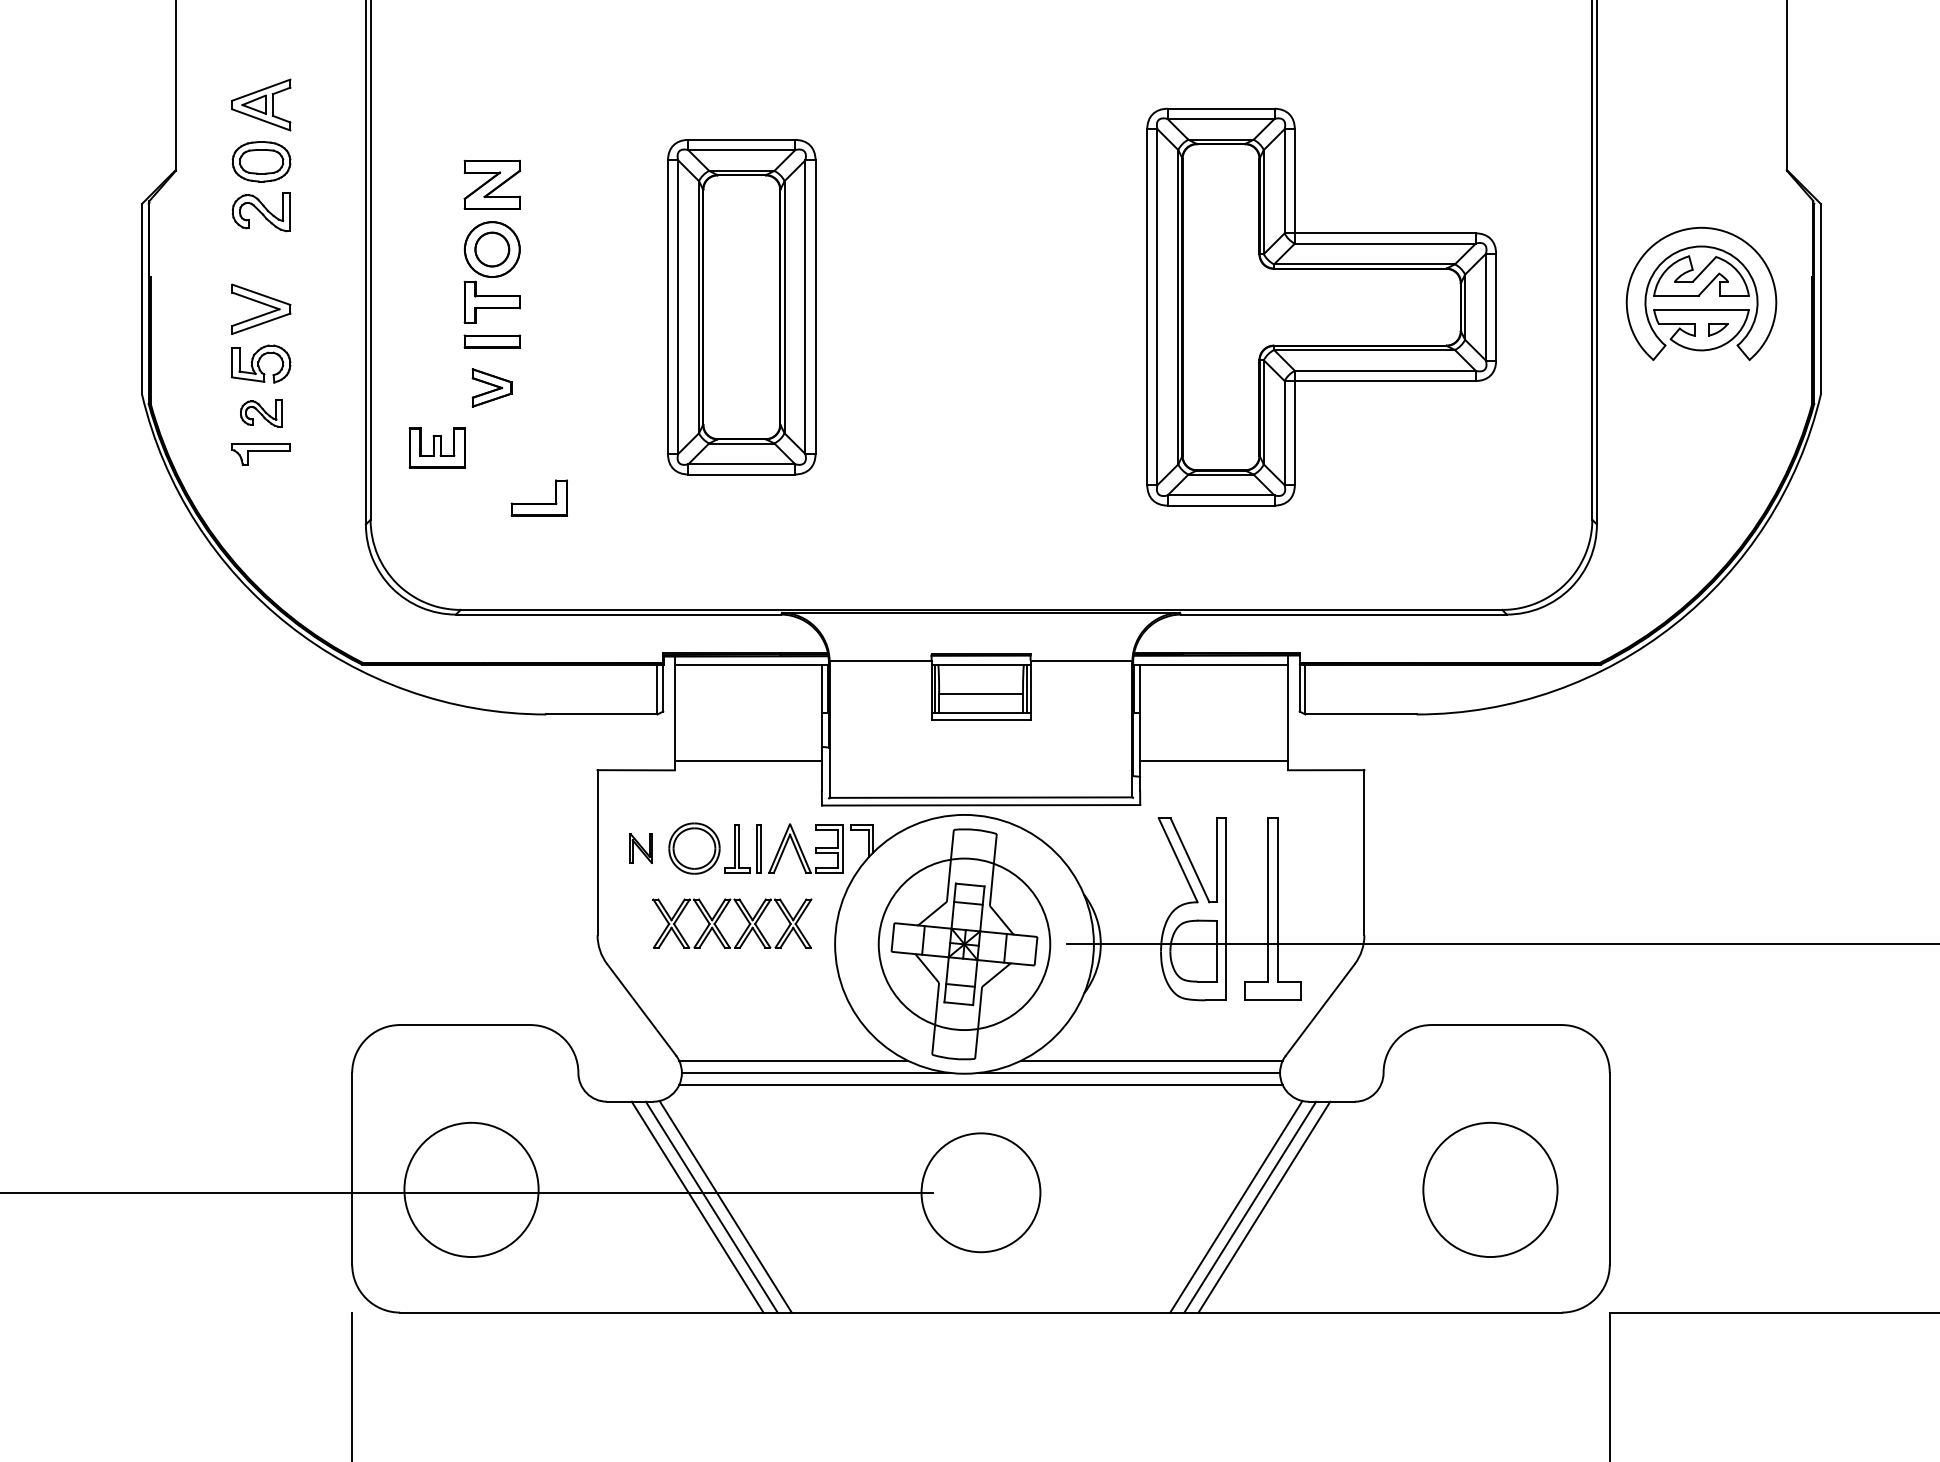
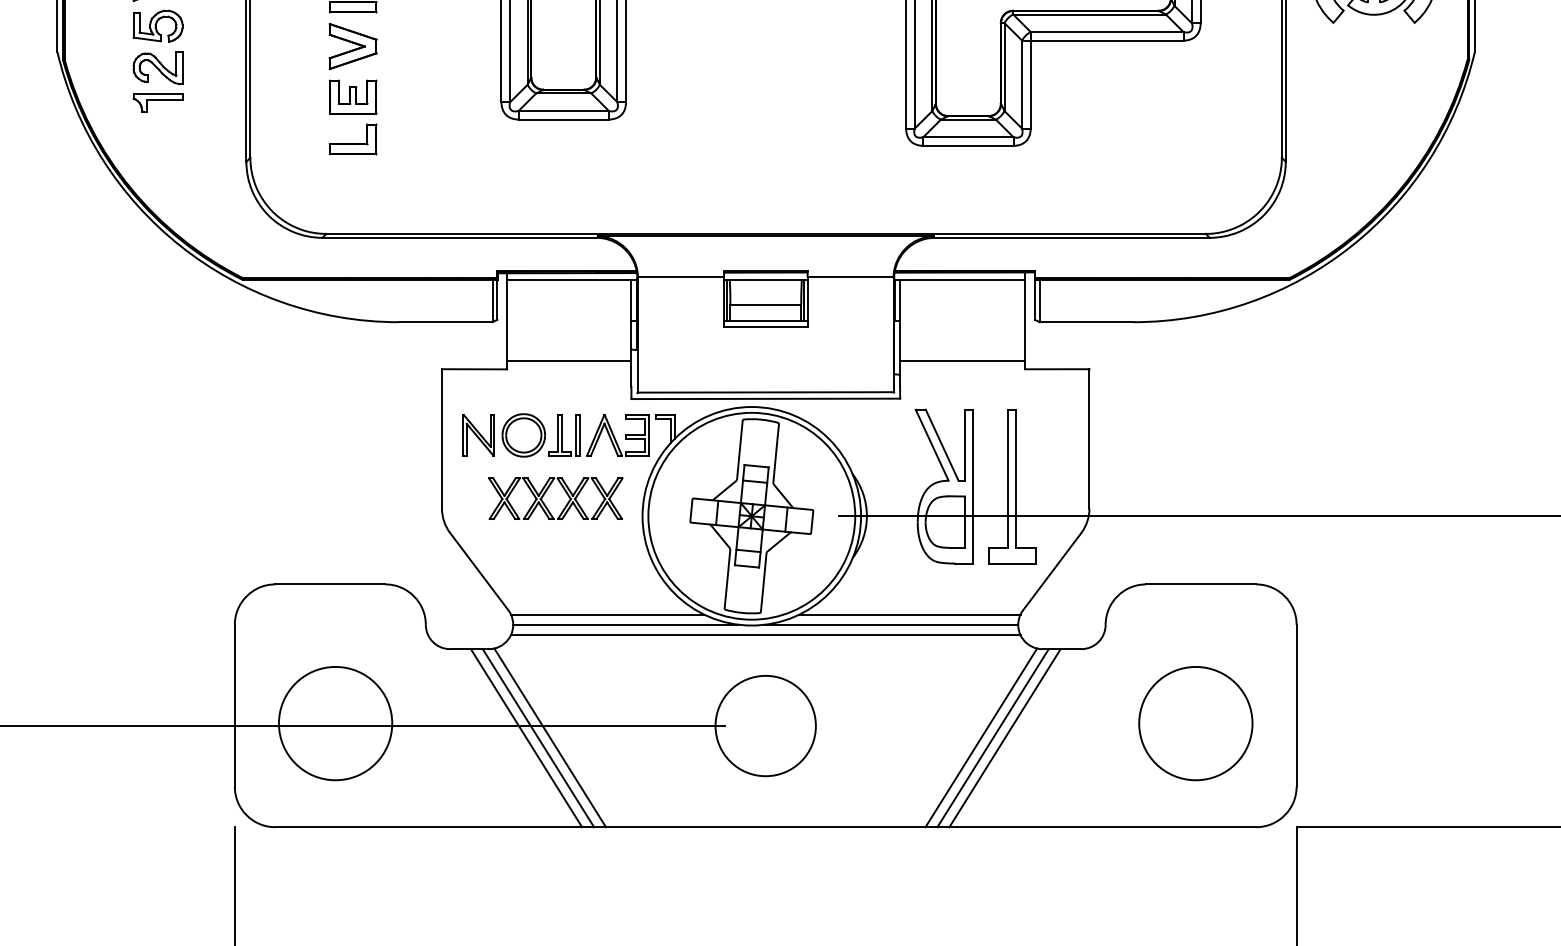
part: (491, 387) -> (352, 46), size x1.43
part: (260, 413) -> (157, 68), size x1.43
part: (436, 447) -> (352, 96), moved
part: (538, 497) -> (352, 139), moved
part: (641, 848) -> (479, 435), size x1.67
circle: (964, 943) -> (751, 515), size x1.43

